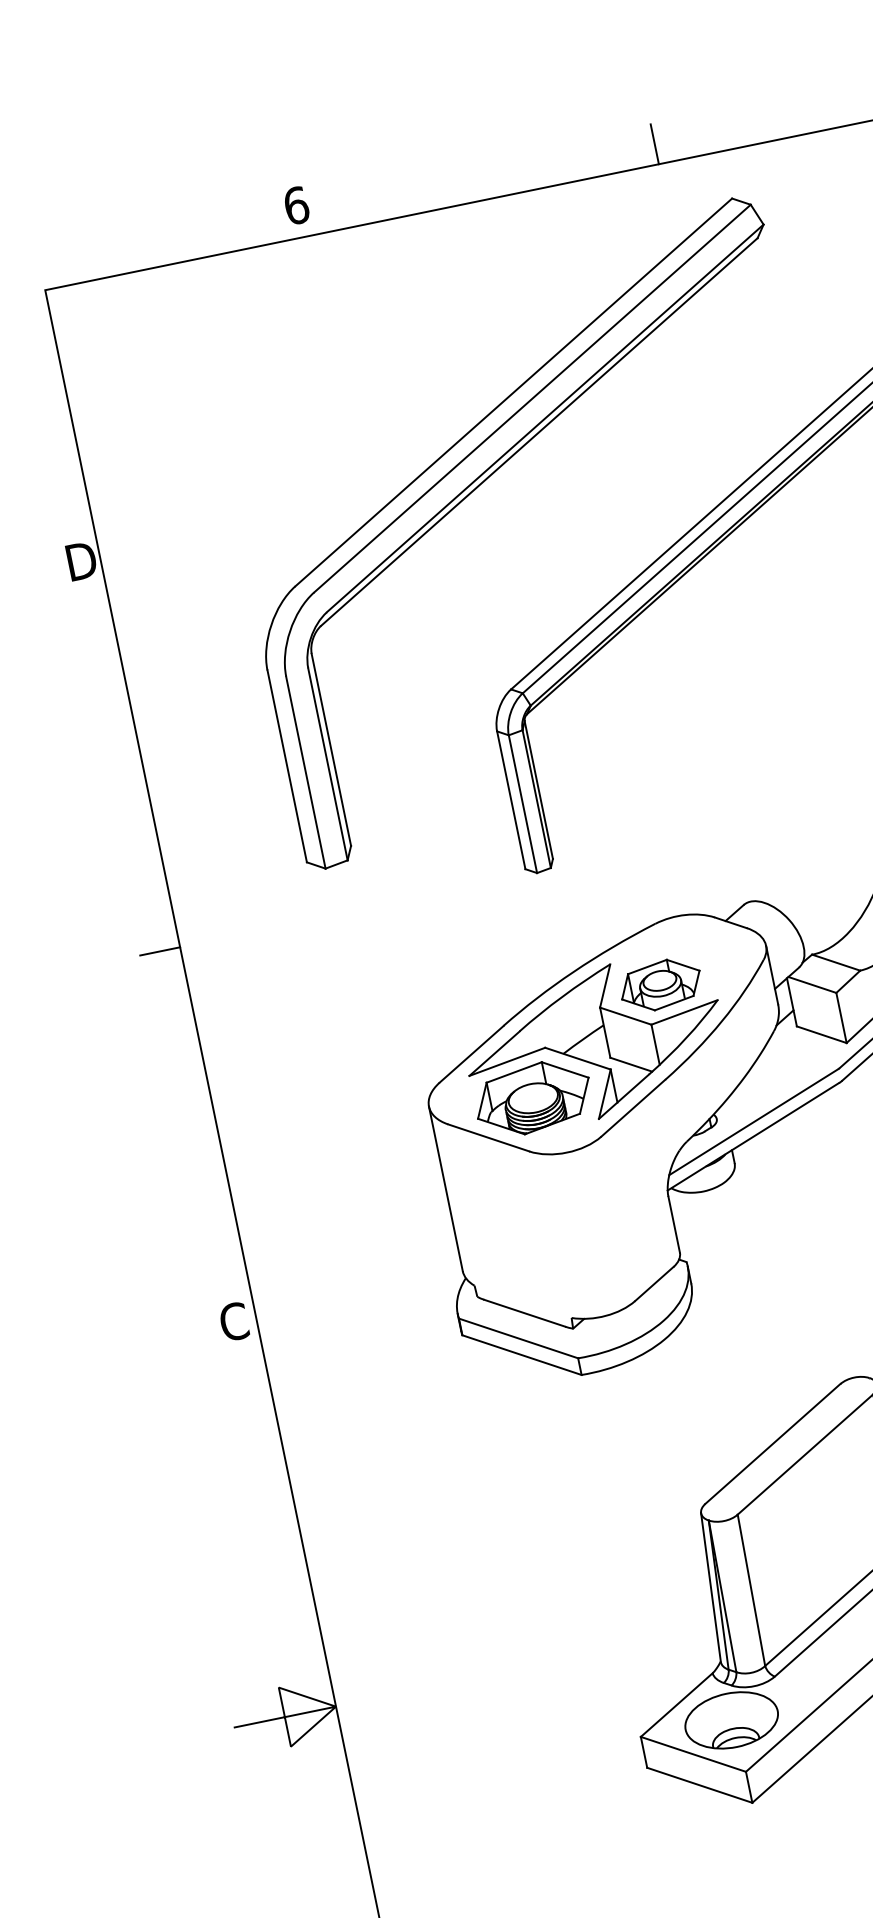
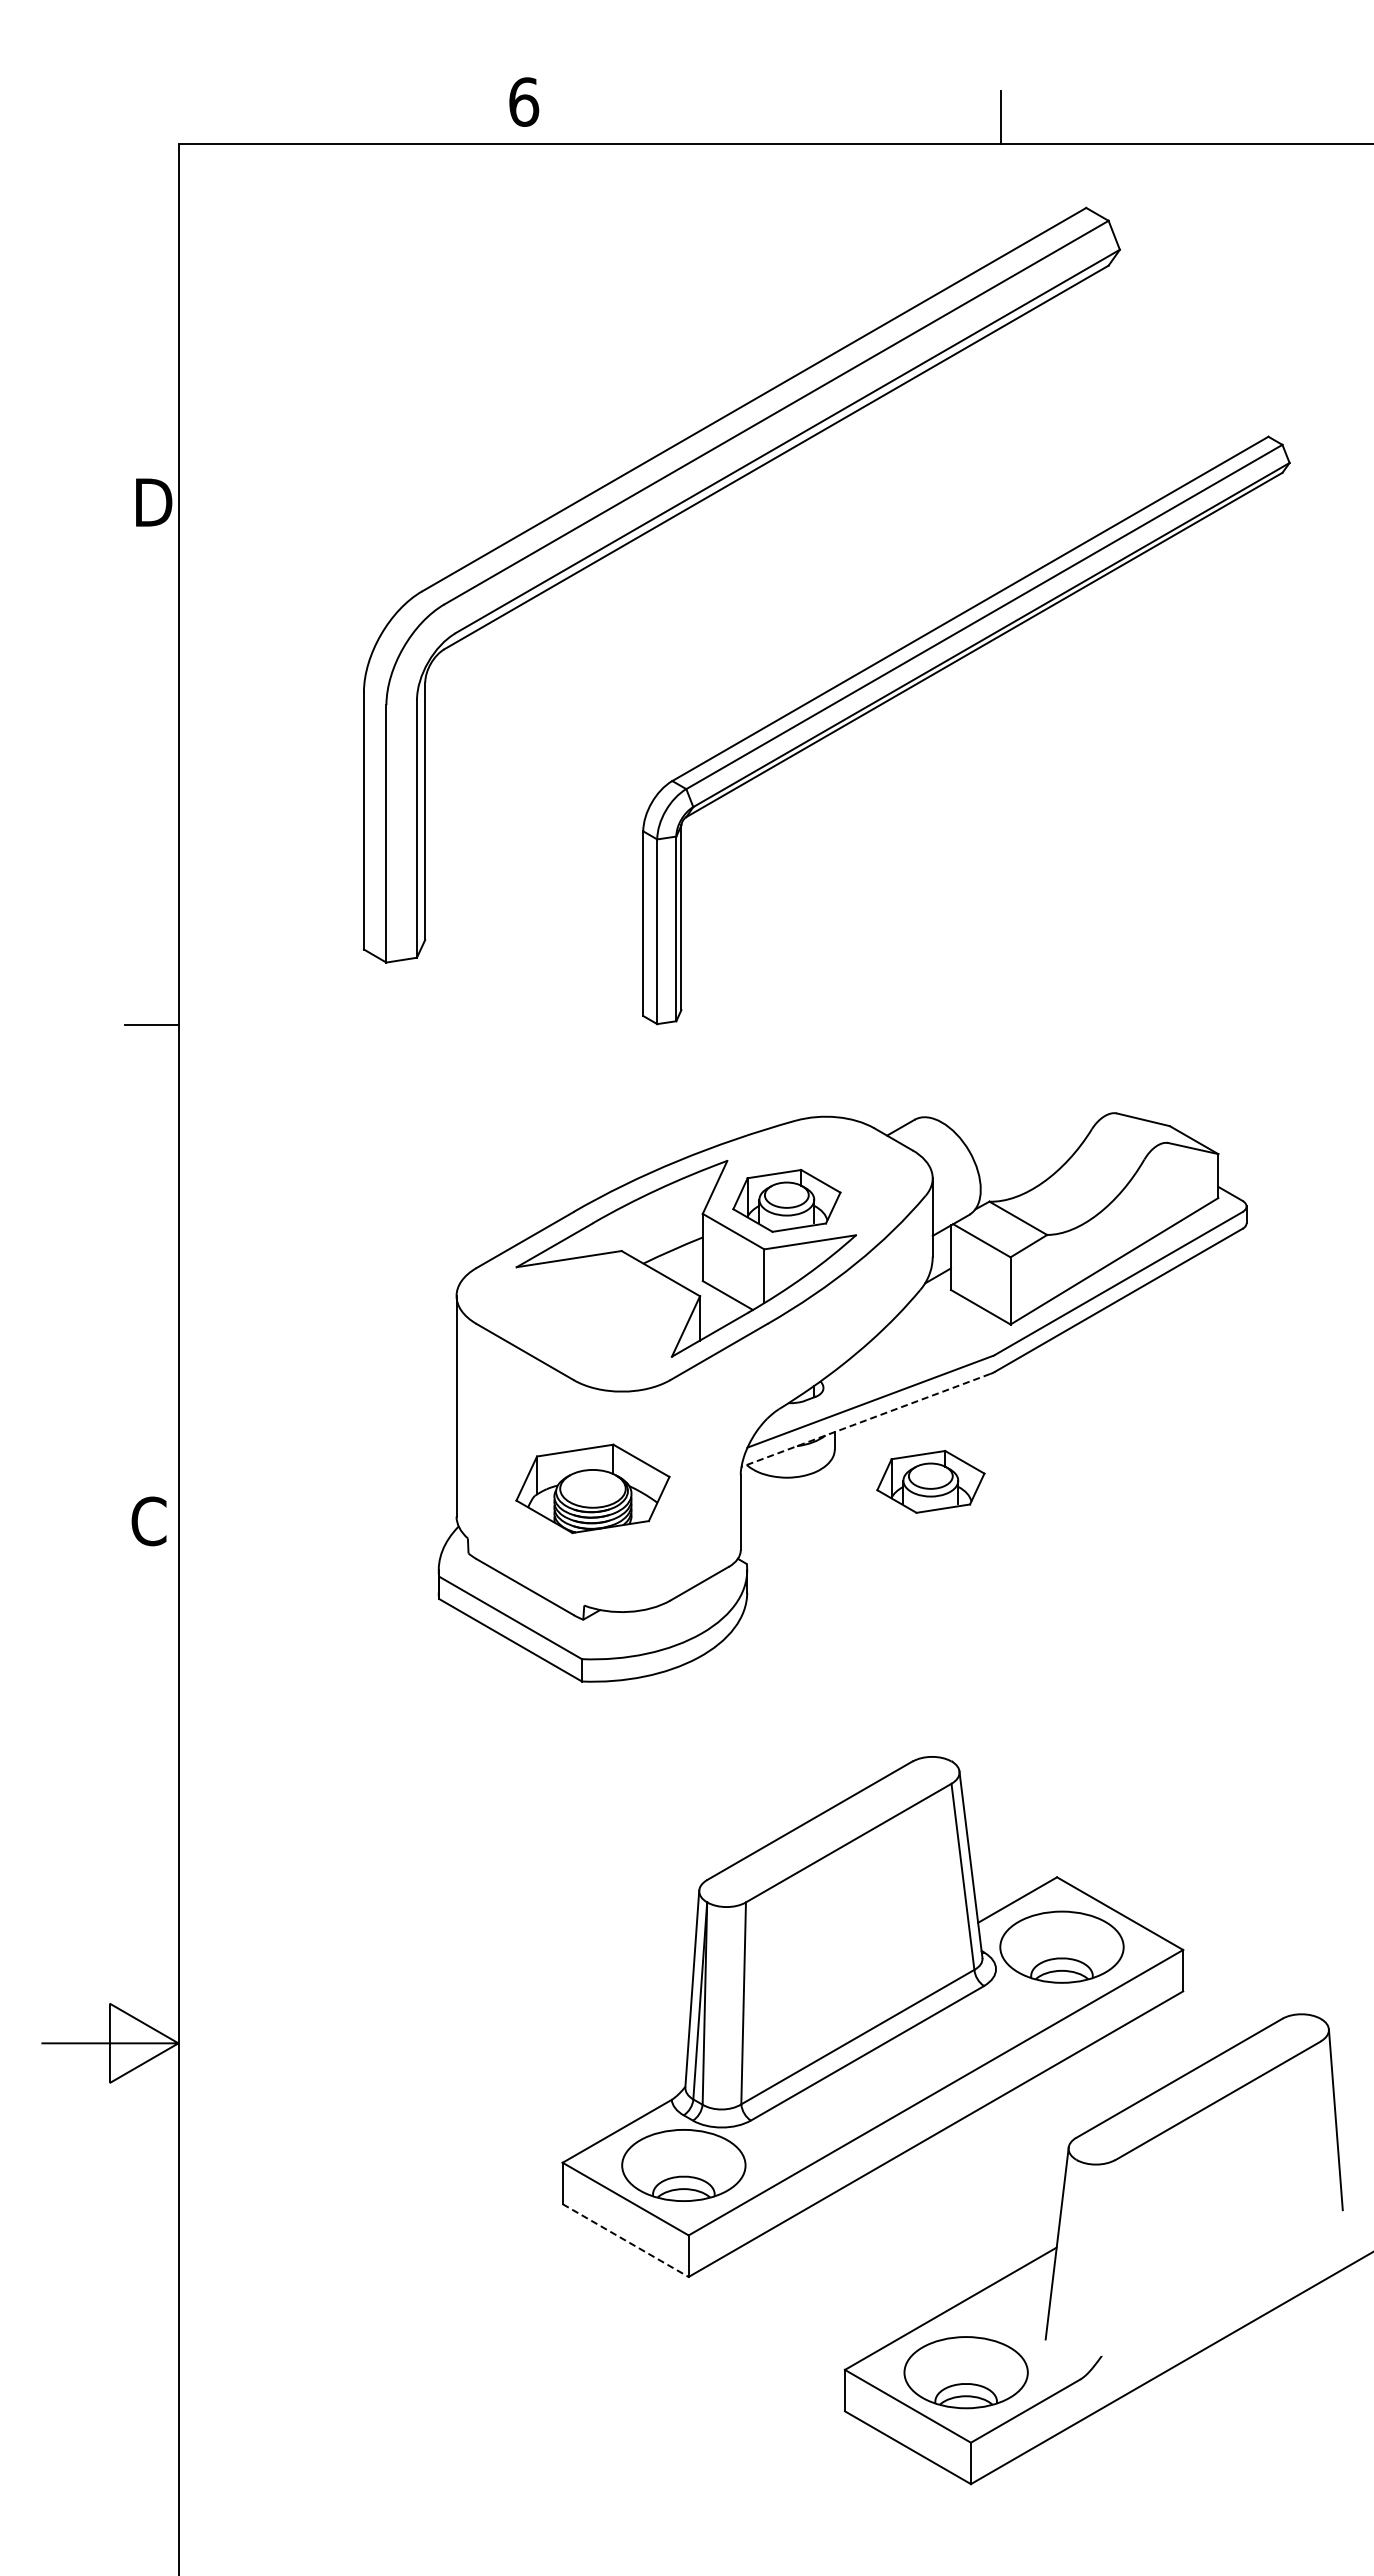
part: (532, 1098) -> (592, 1488), moved
line: (753, 1136) -> (865, 1420), solid -> dashed
part: (810, 1172) -> (930, 1481), added
line: (699, 1785) -> (625, 2240), solid -> dashed

